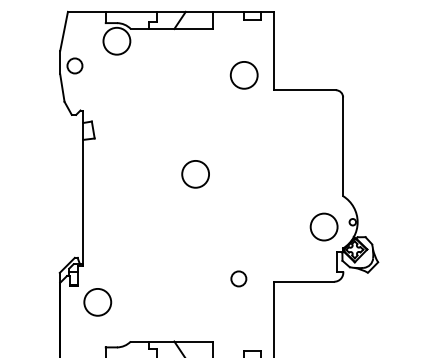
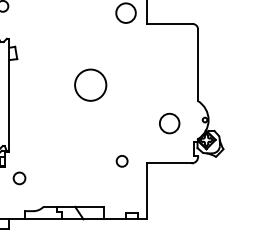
circle: (195, 173) -> (90, 84), size x1.6
circle: (323, 226) -> (169, 123), moved
circle: (97, 302) -> (19, 178), size x0.6

